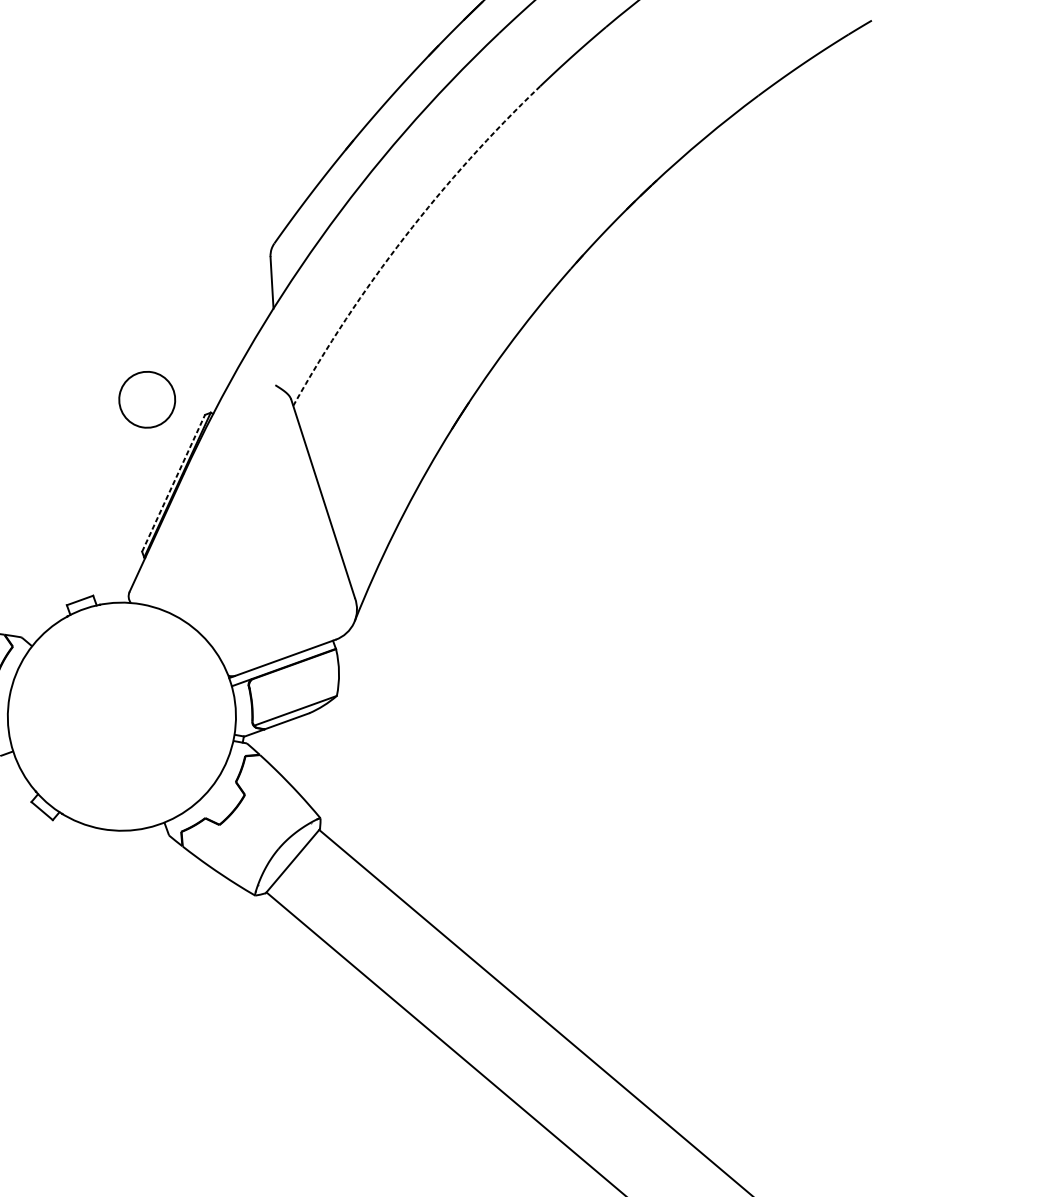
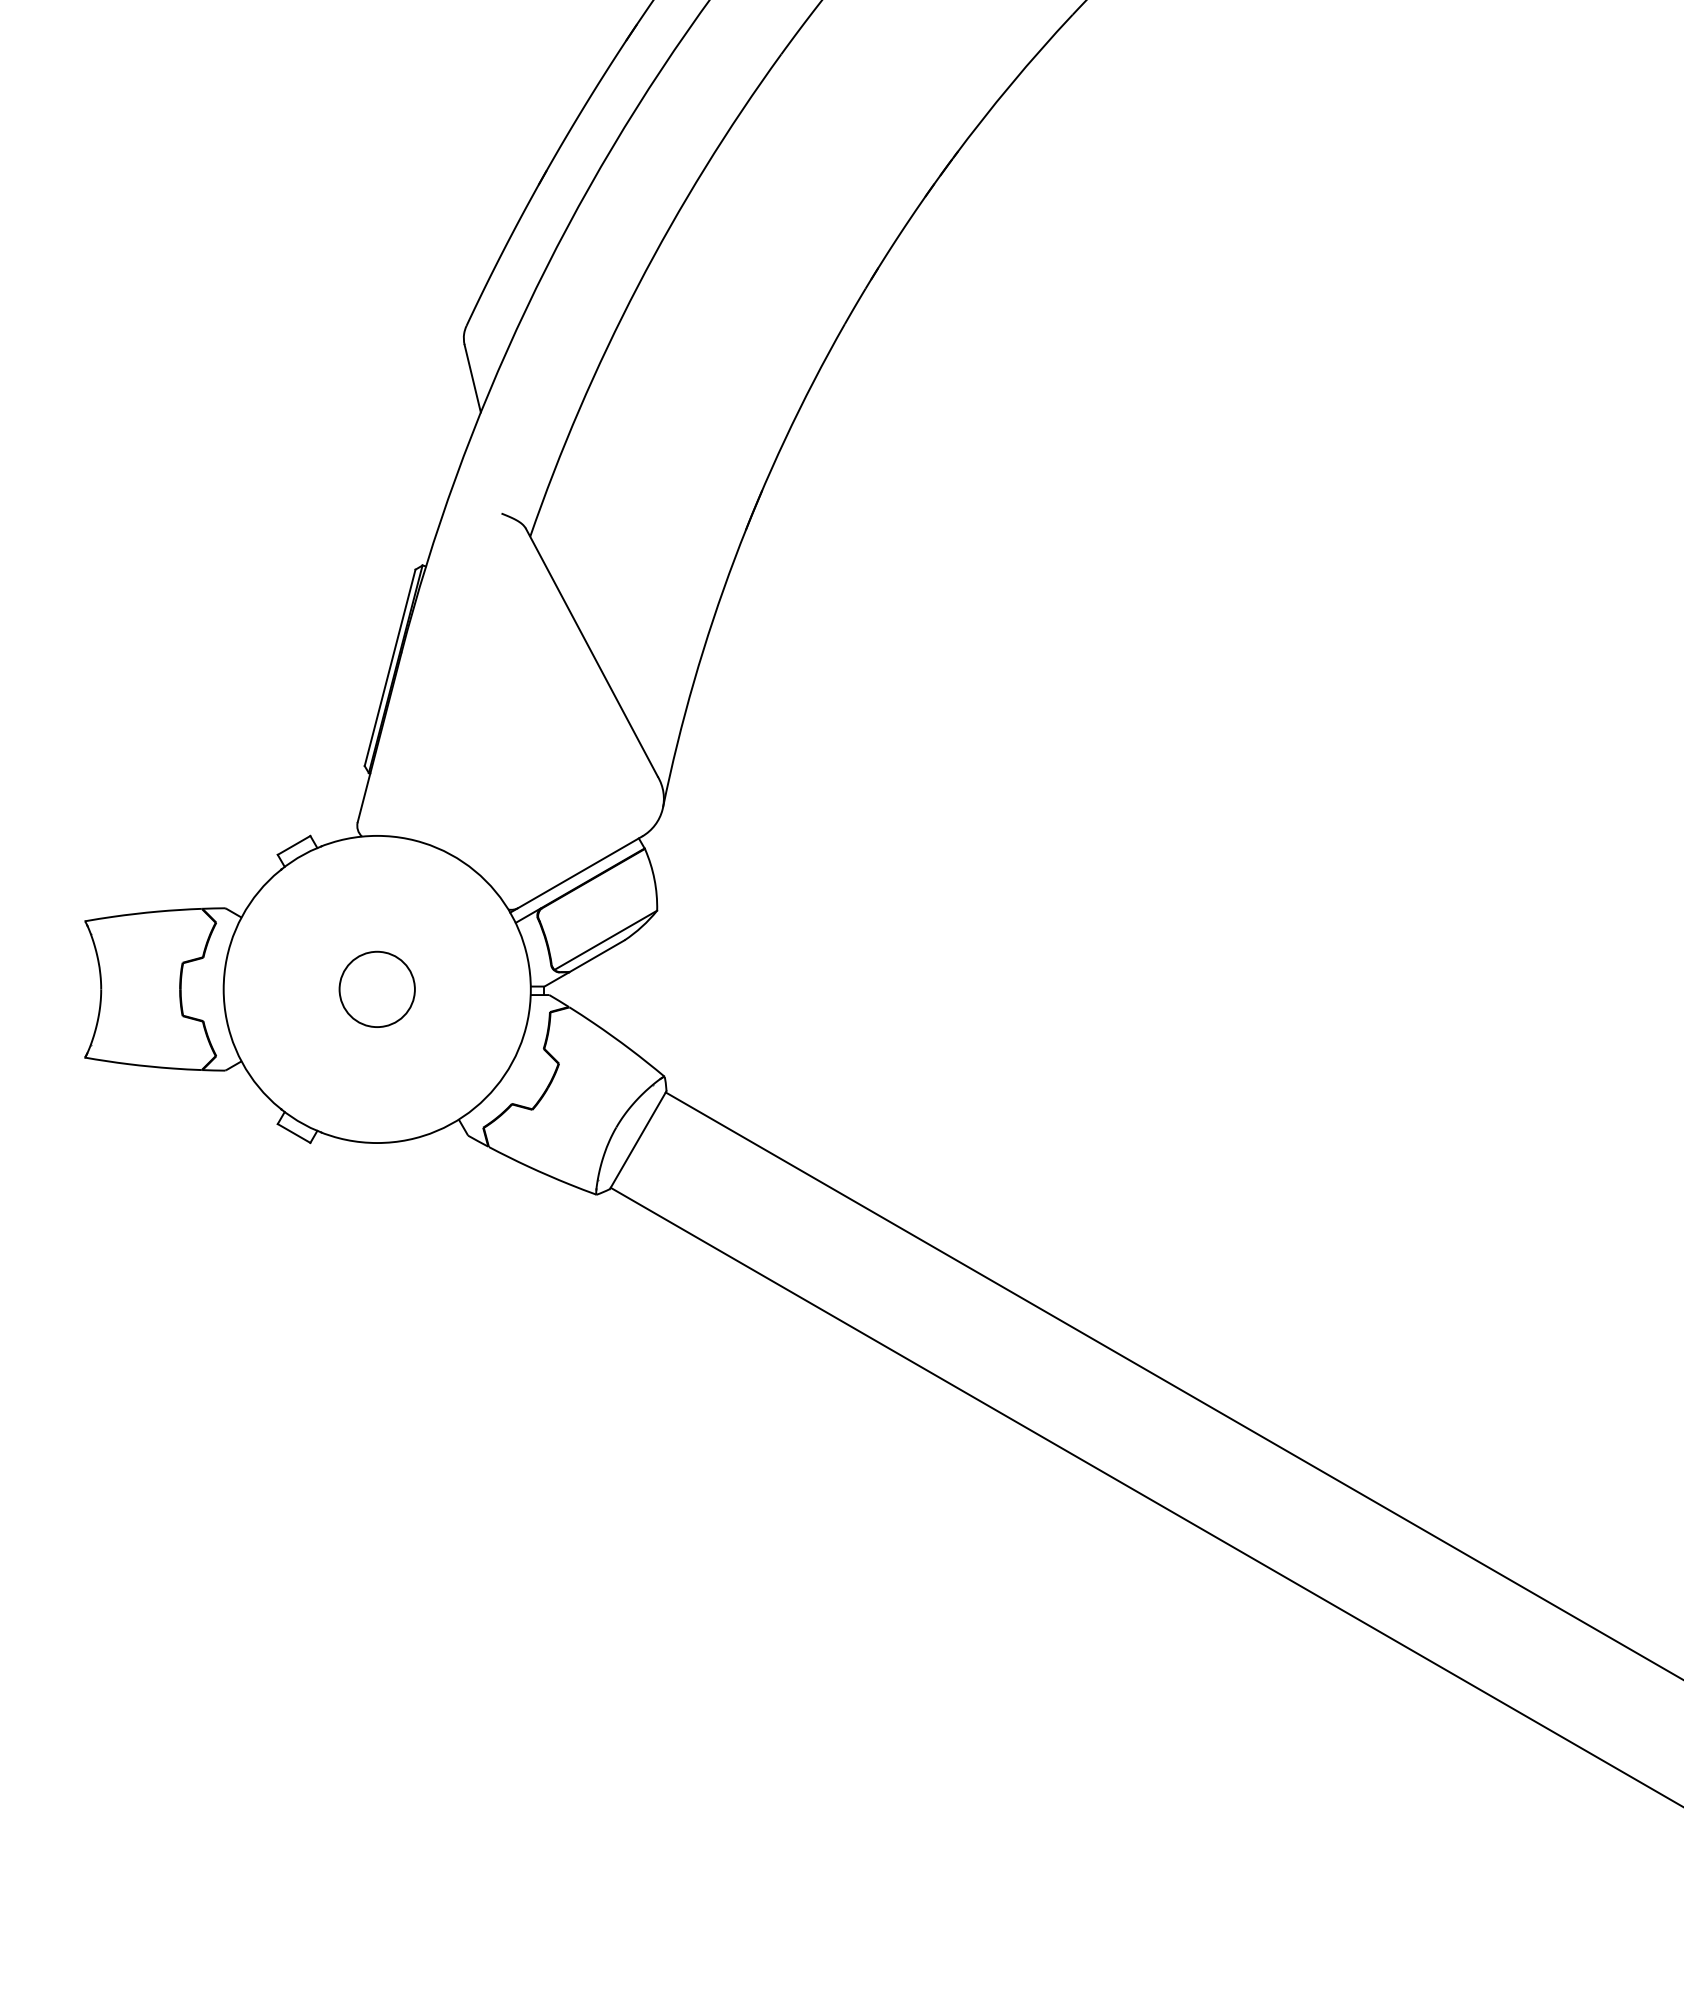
arc: (404, 237) -> (637, 286), dashed -> solid
circle: (146, 398) -> (376, 988), moved
line: (173, 483) -> (390, 667), dashed -> solid

